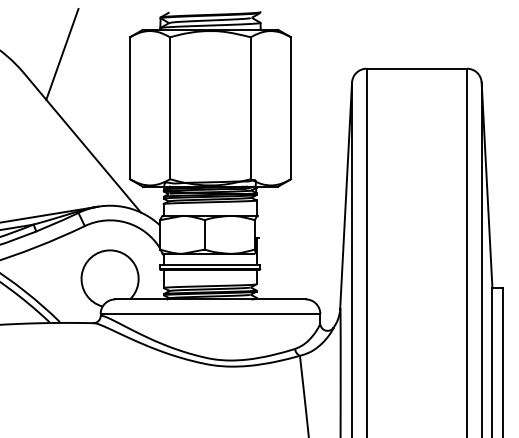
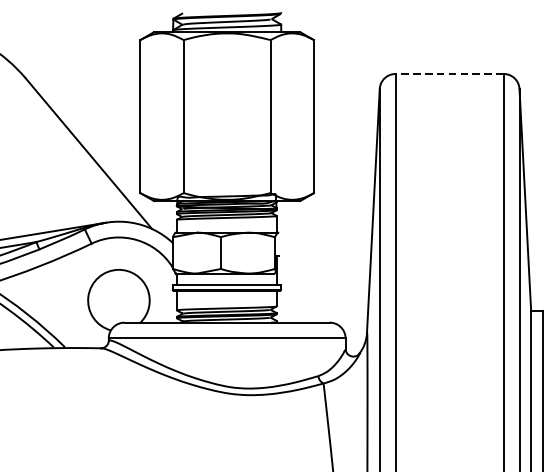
line: (62, 53) -> (67, 57), removed
line: (416, 68) -> (449, 73), solid -> dashed

